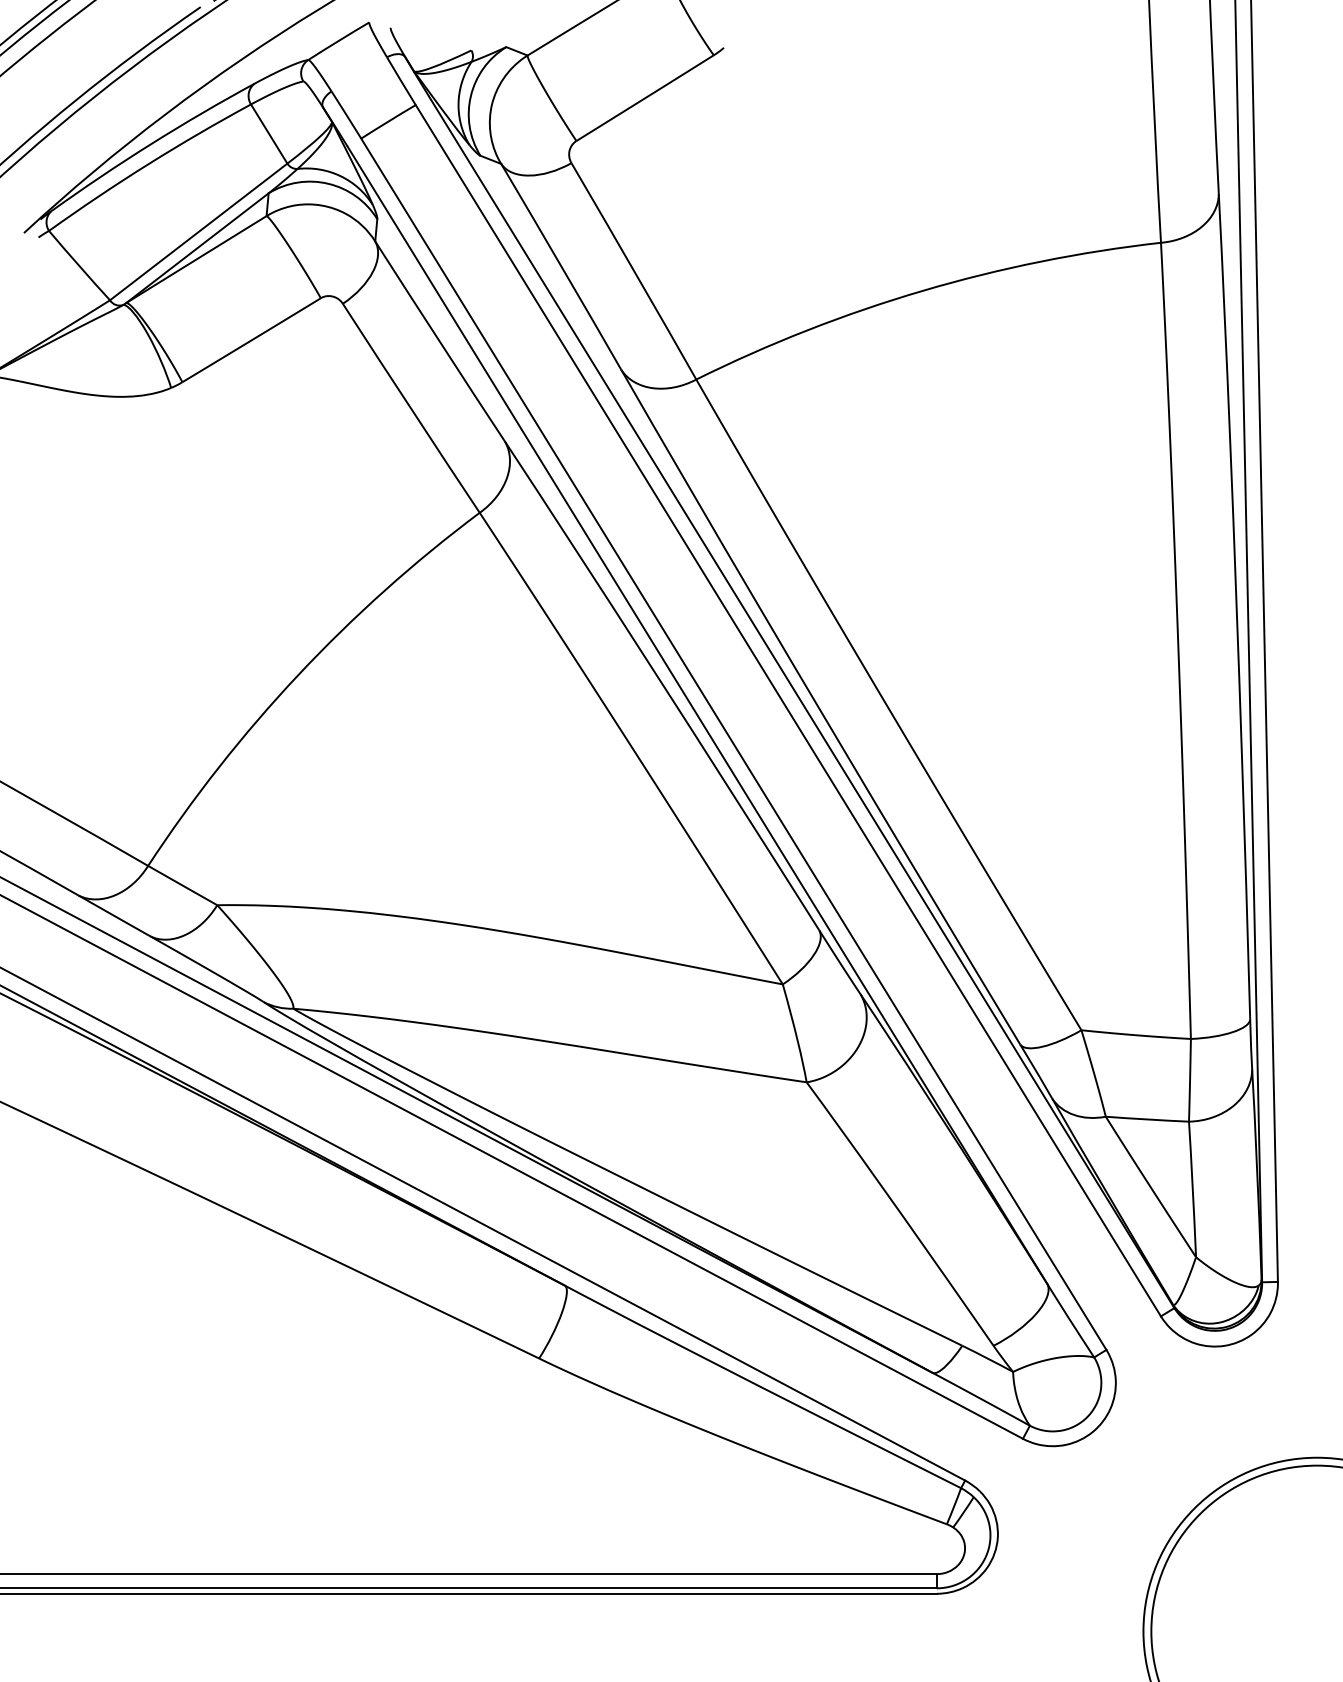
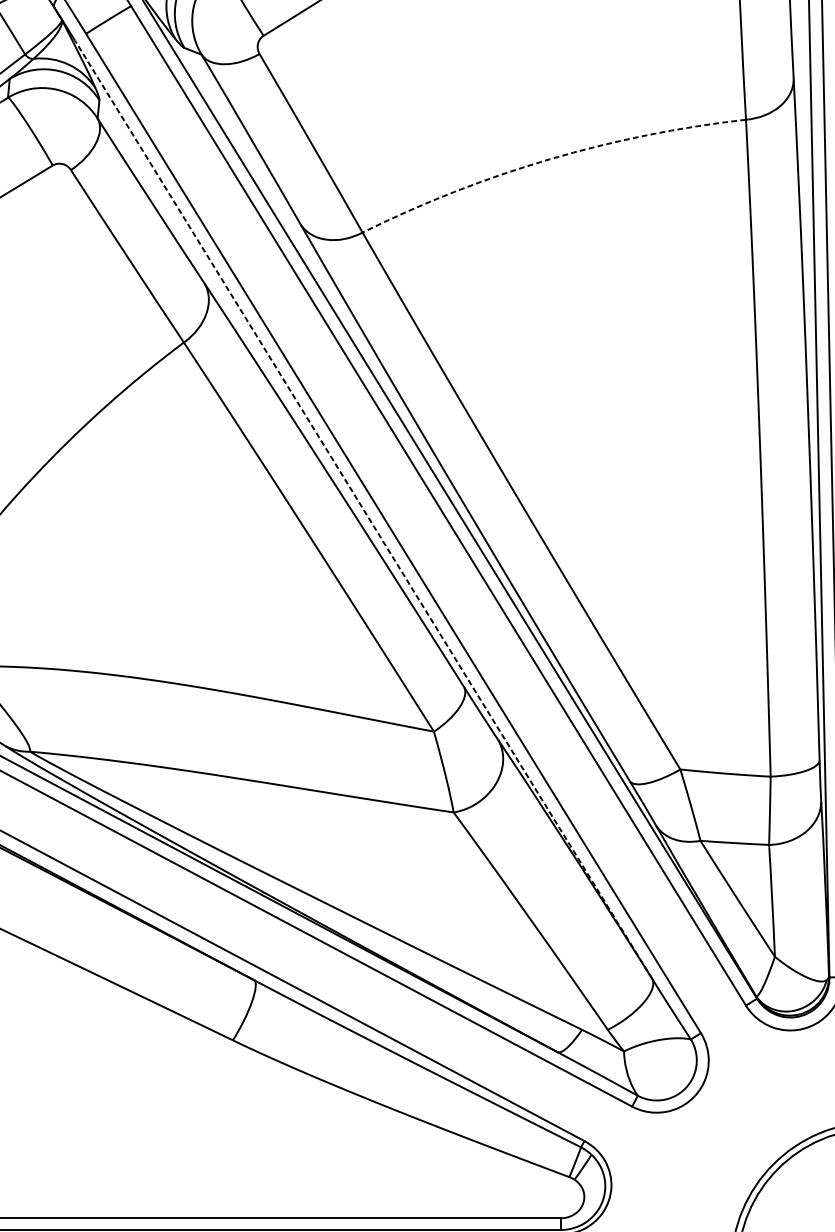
arc: (922, 290) -> (549, 159), solid -> dashed
line: (697, 715) -> (363, 509), solid -> dashed

